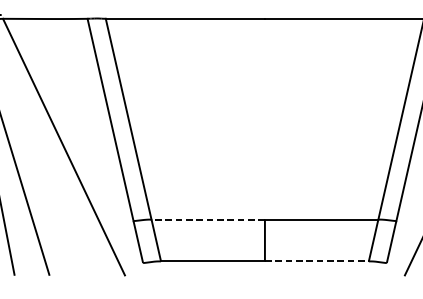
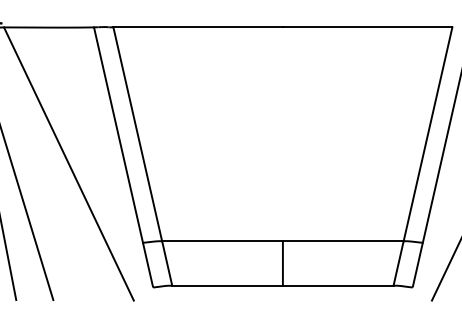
line: (208, 219) -> (222, 241), dashed -> solid
line: (317, 261) -> (338, 285), dashed -> solid

